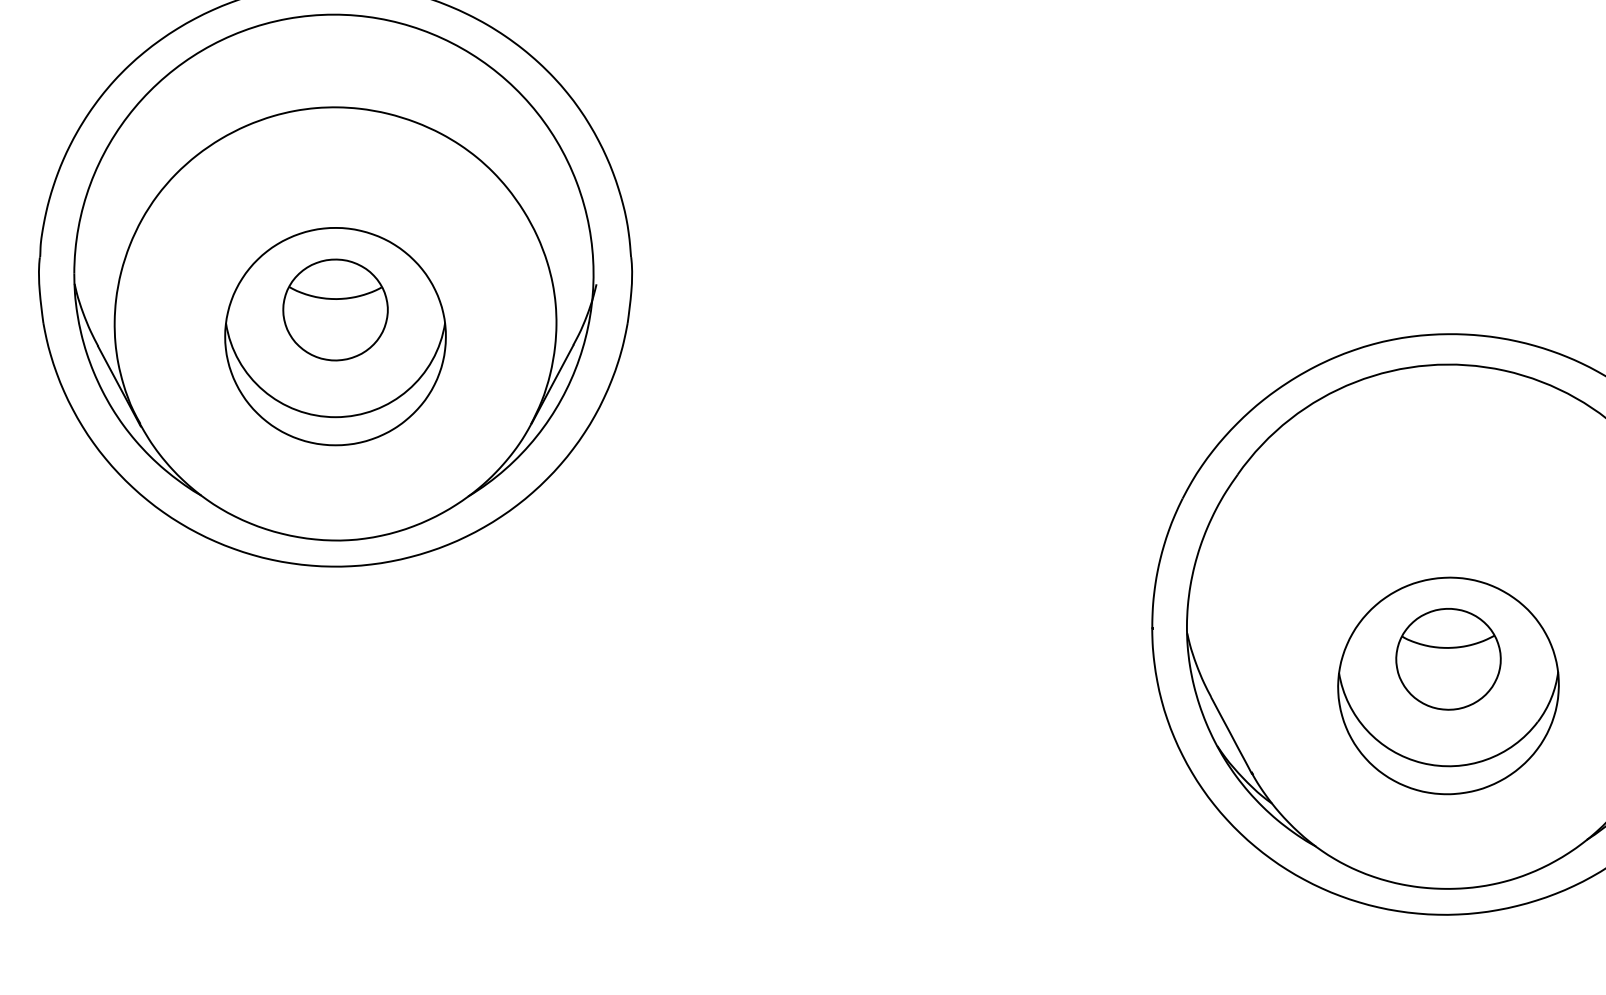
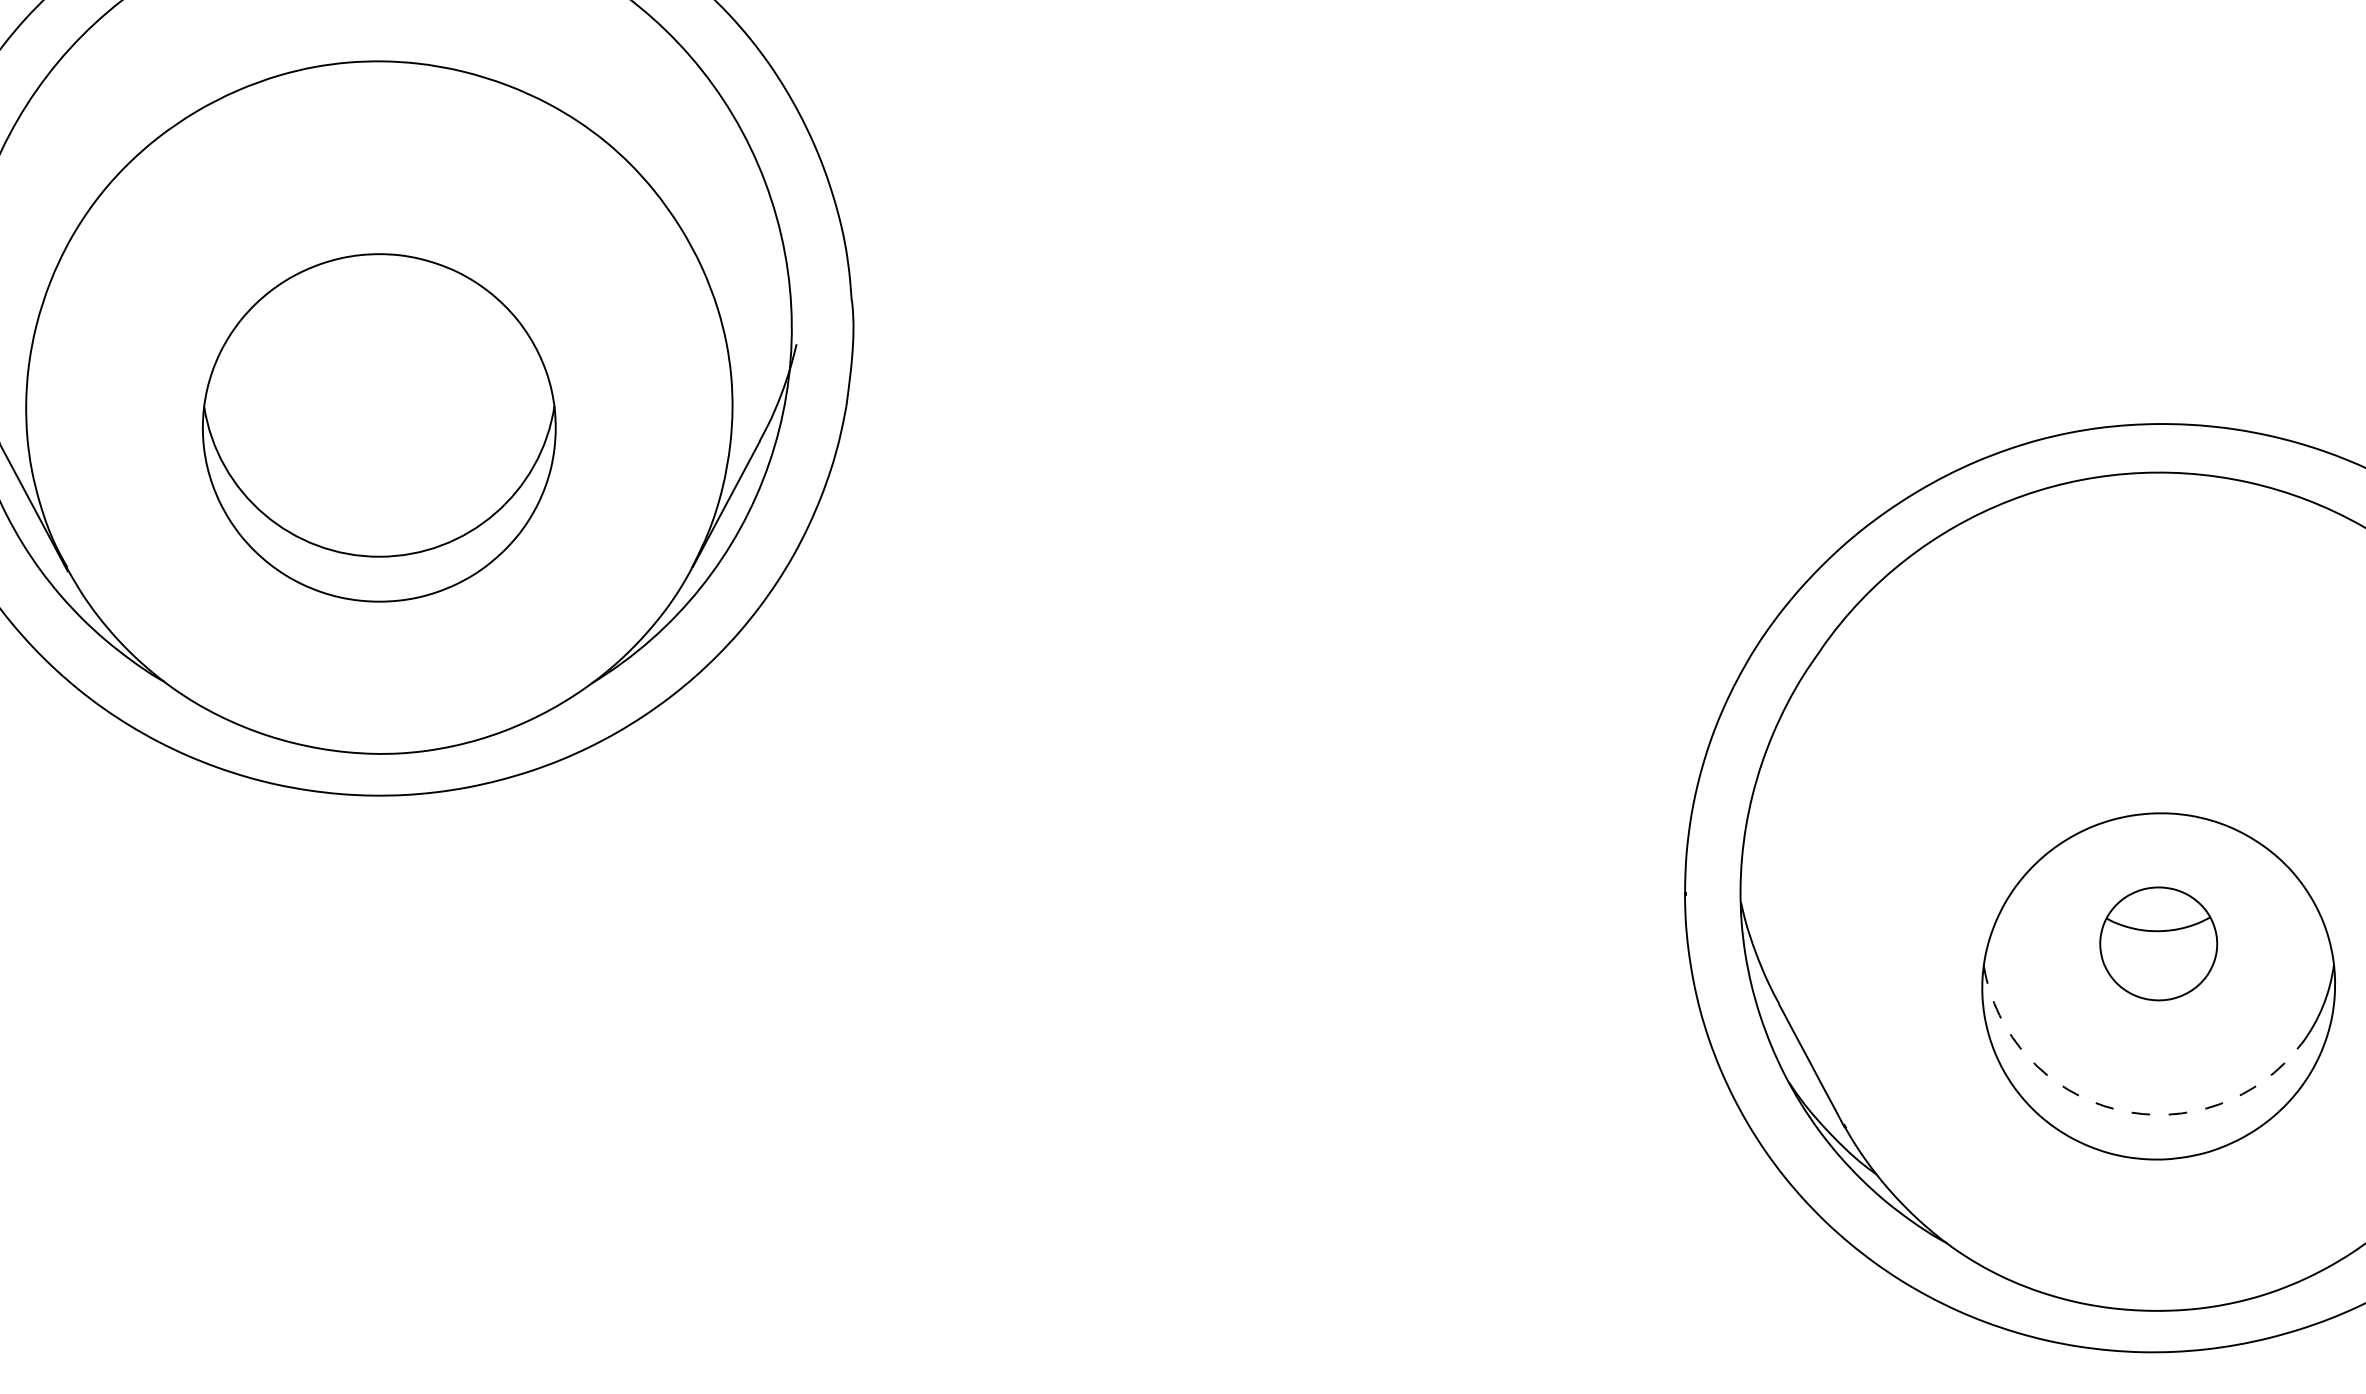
part: (335, 309) -> (379, 384), removed
part: (1448, 659) -> (2158, 944), size x0.7
arc: (1422, 763) -> (2117, 1110), solid -> dashed

